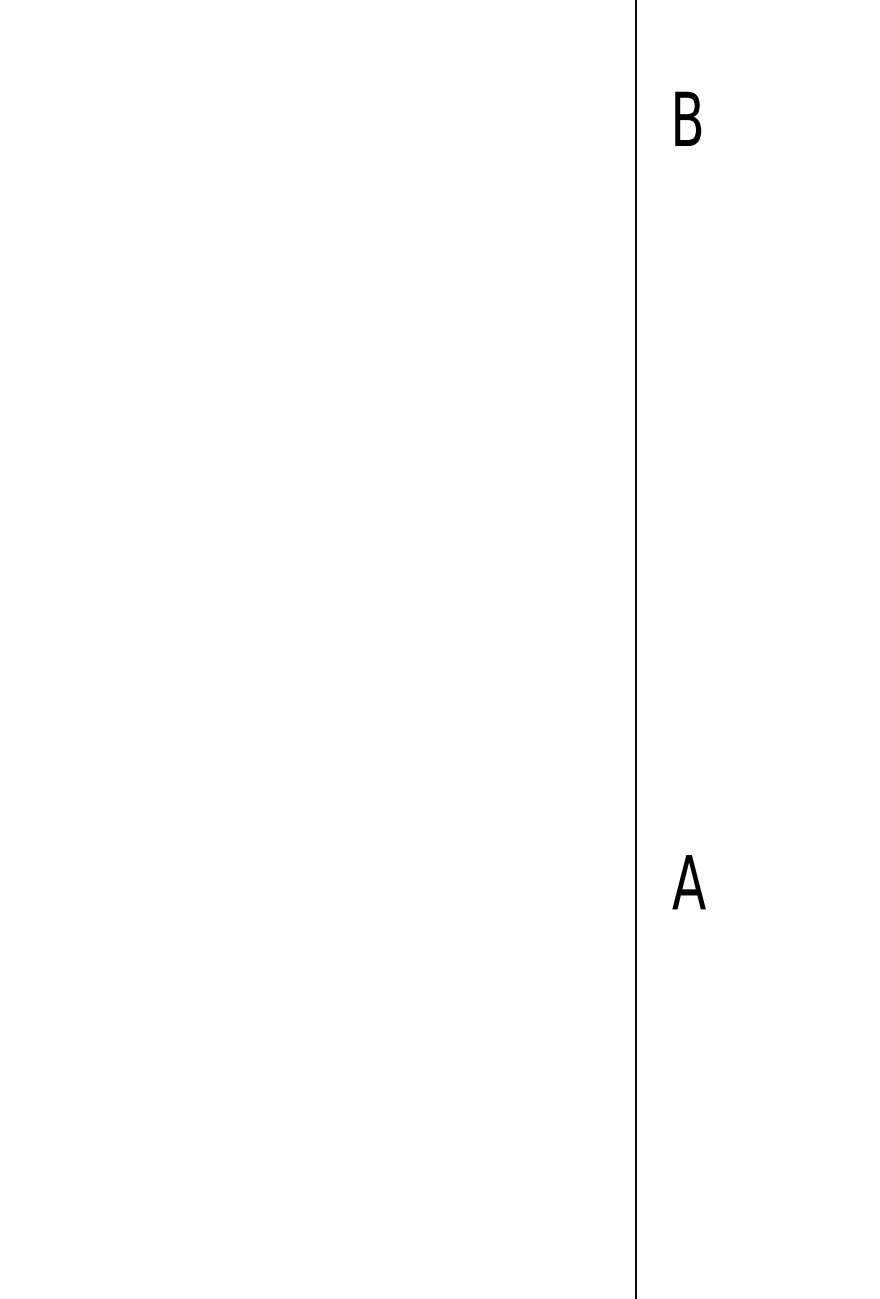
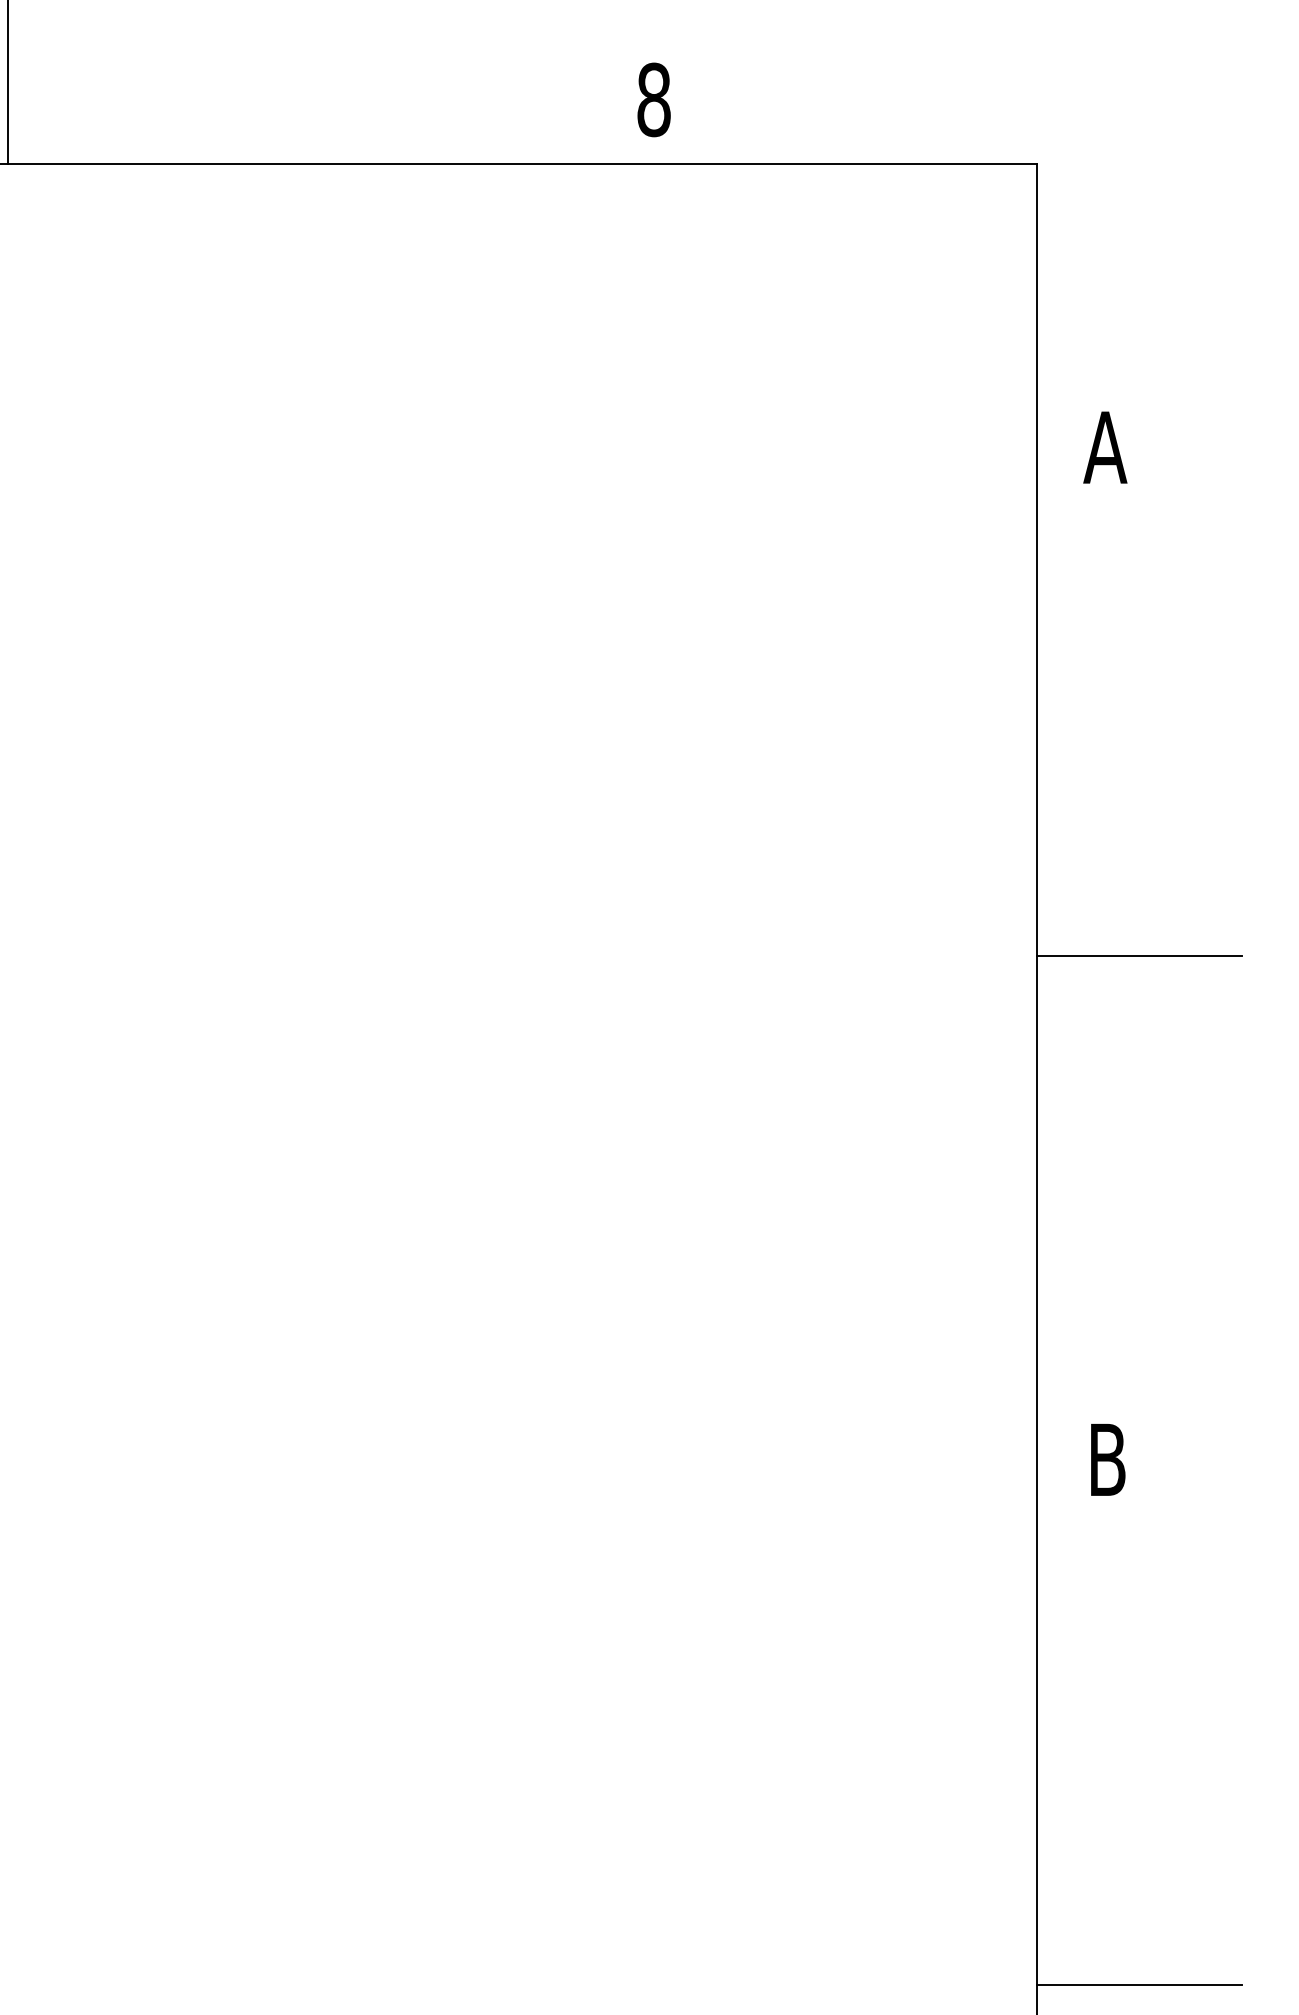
text: (687, 118) -> (1105, 447), B -> A
line: (713, 502) -> (1139, 956), added
text: (689, 881) -> (1107, 1459), A -> B
line: (713, 1277) -> (1139, 1984), added

